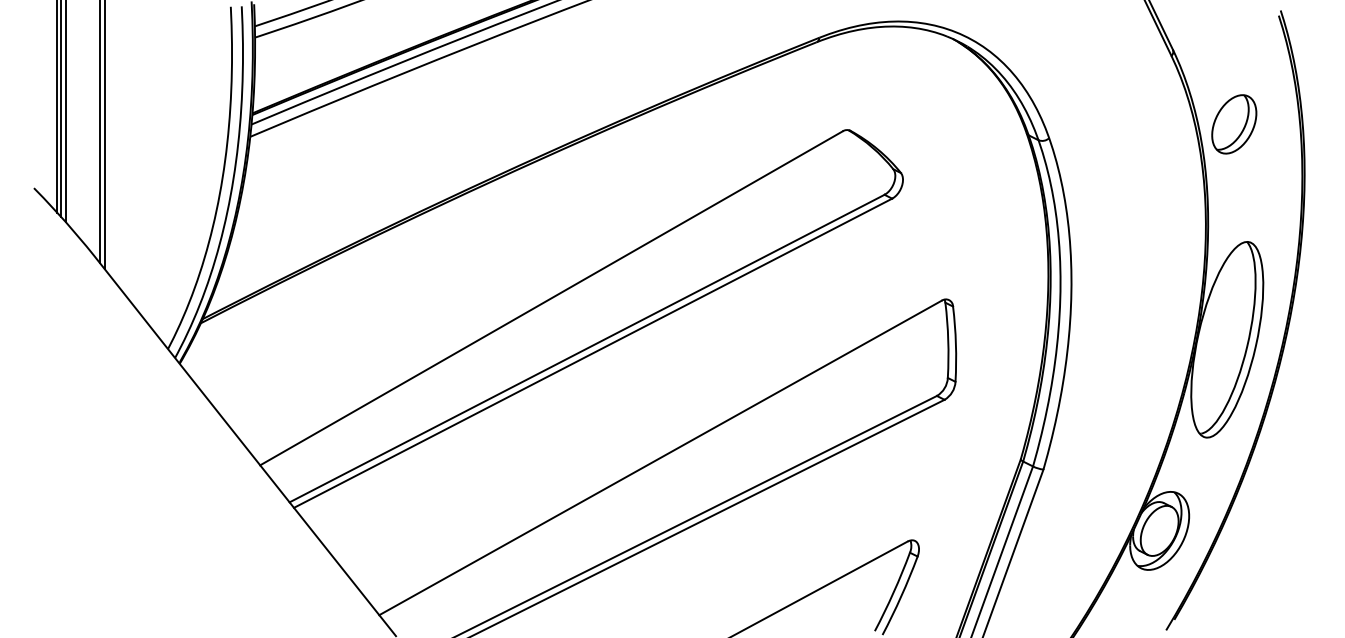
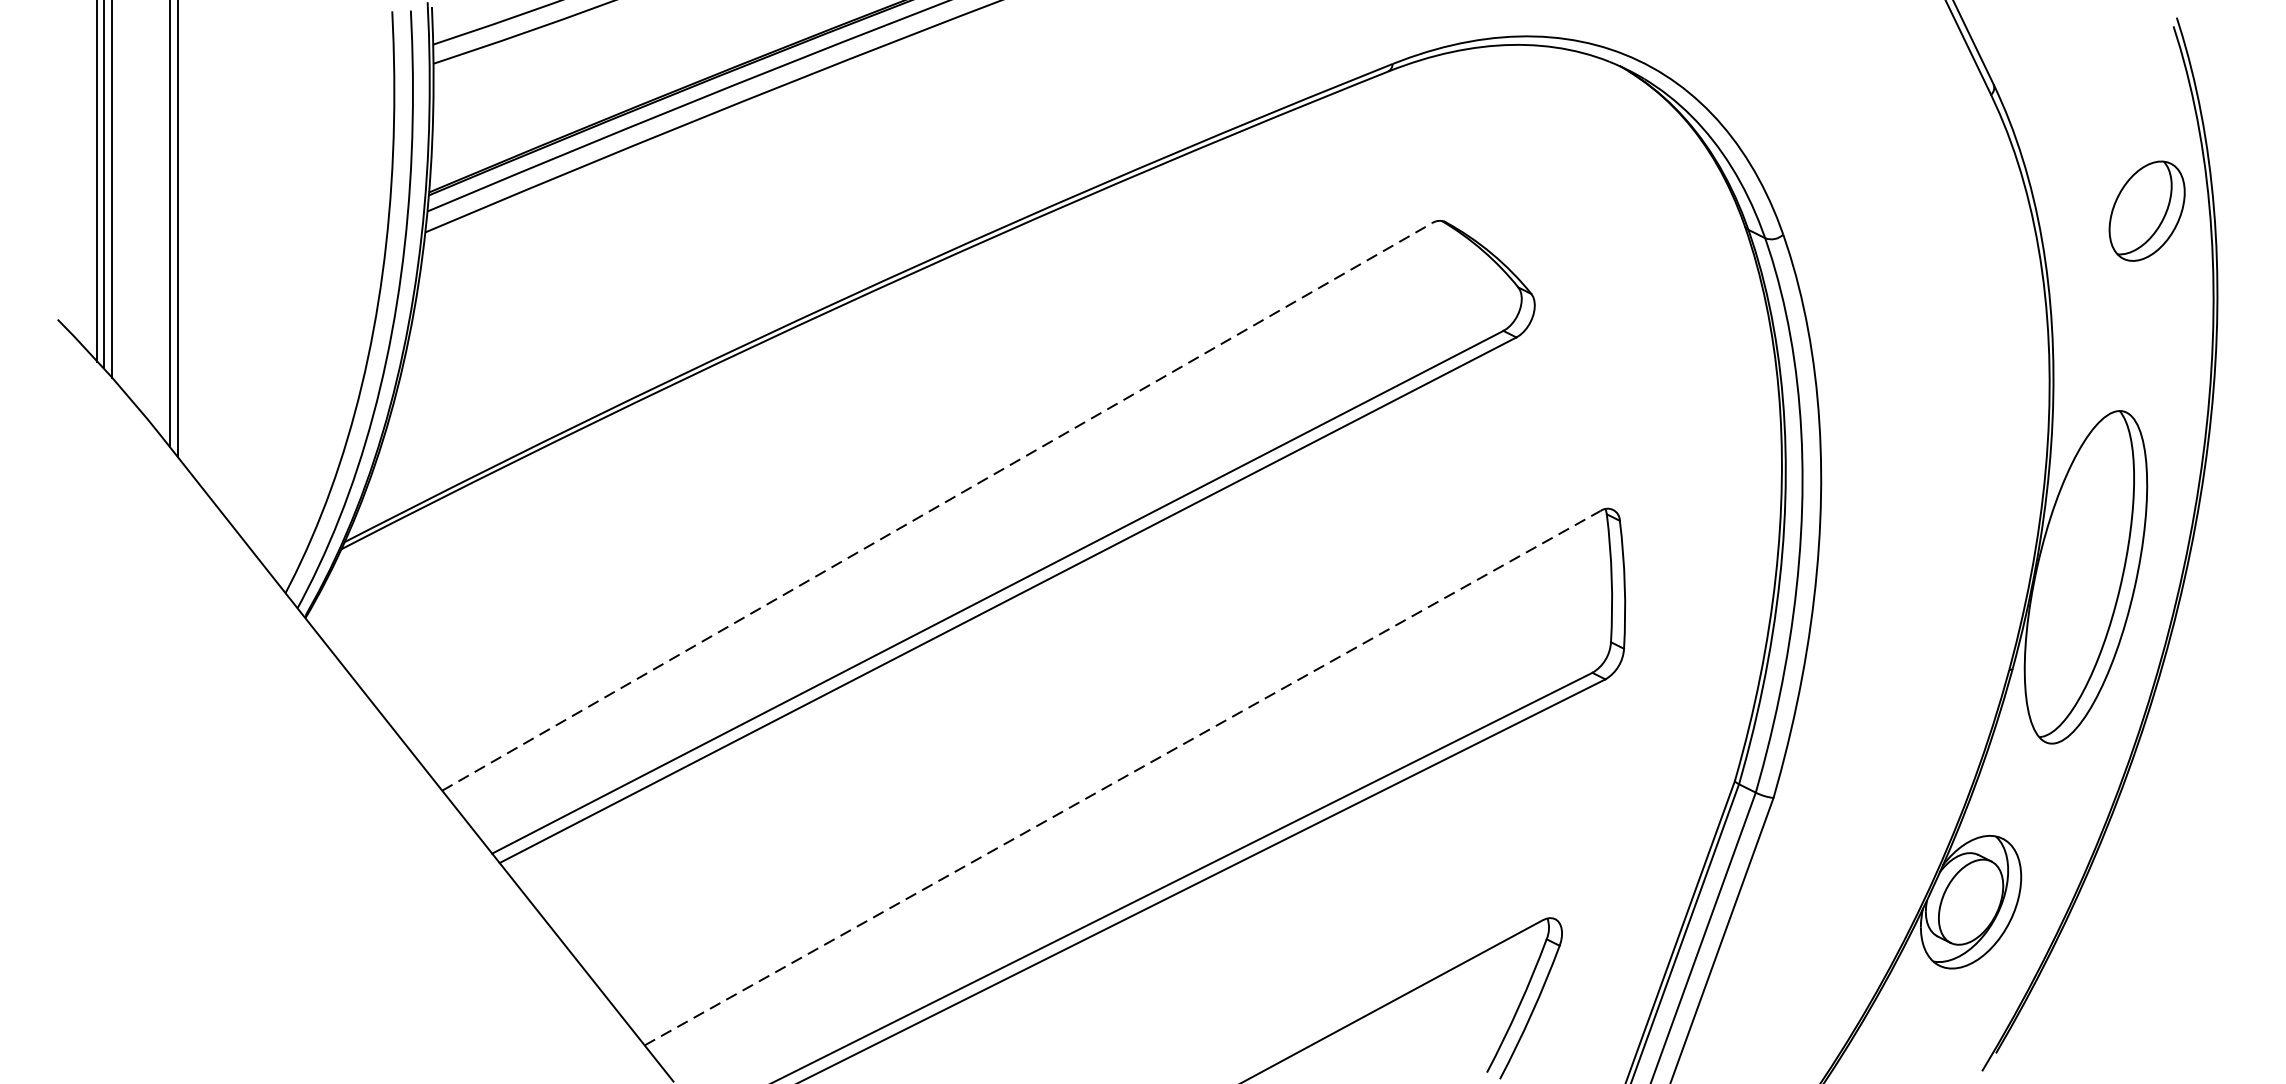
part: (1234, 124) -> (2147, 211), moved
line: (551, 298) -> (937, 507), solid -> dashed
line: (660, 457) -> (1122, 777), solid -> dashed

